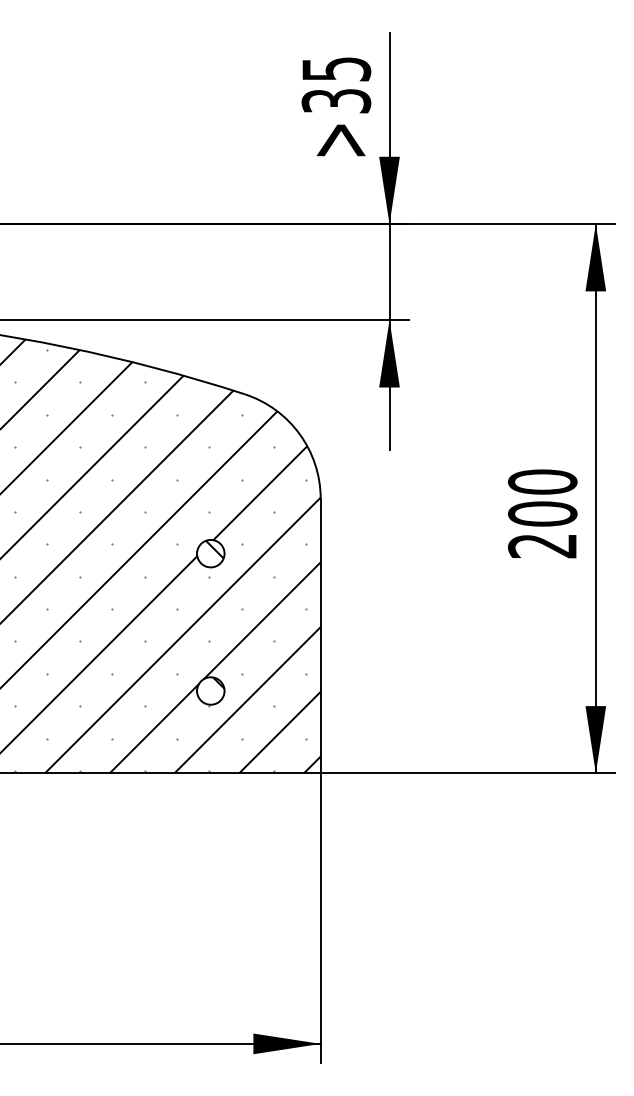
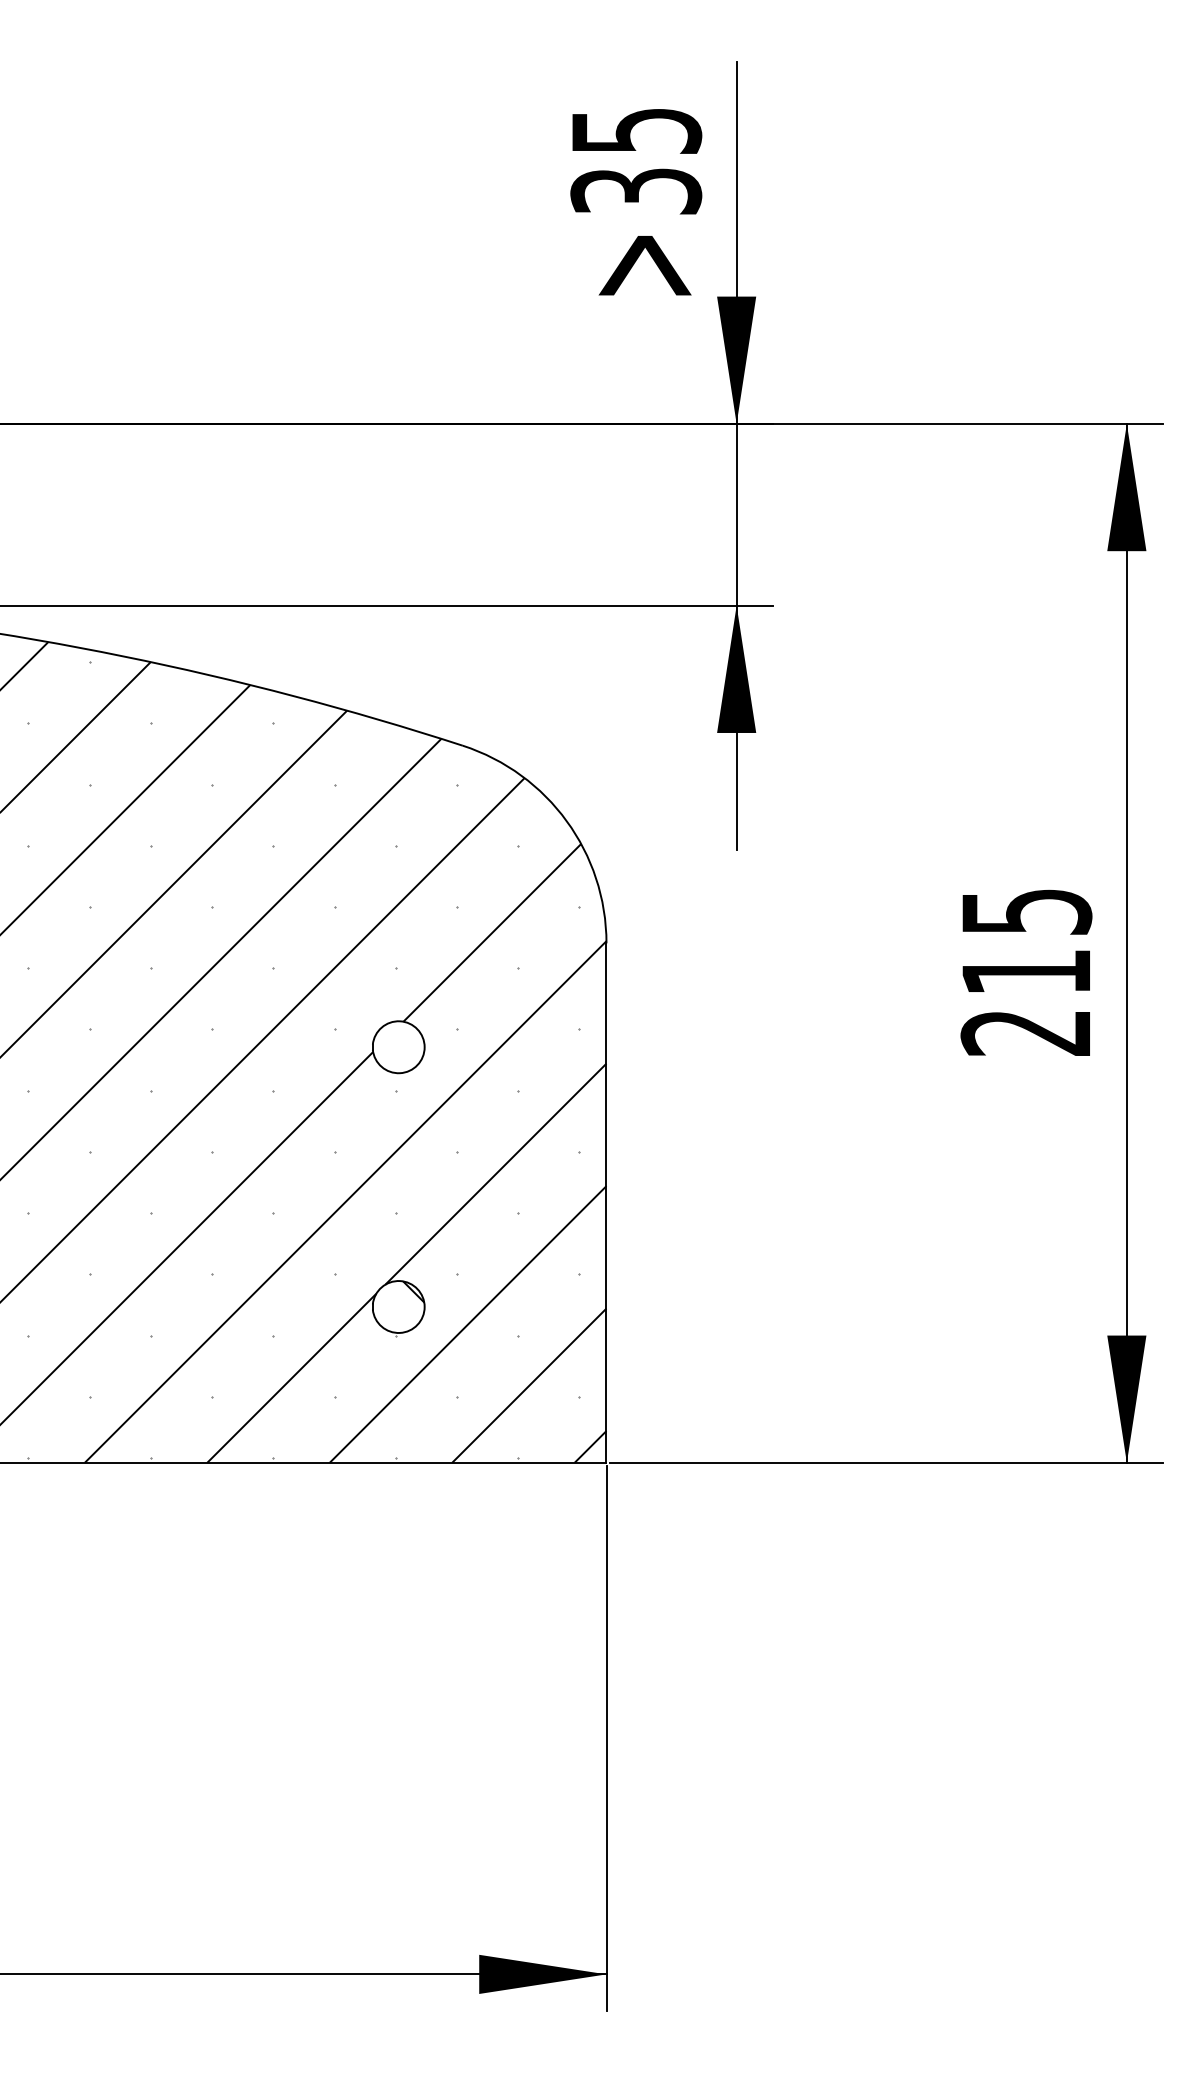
text: (542, 497) -> (1025, 940), 200 -> 215
hatch: (214, 549) -> (405, 1039), removed

